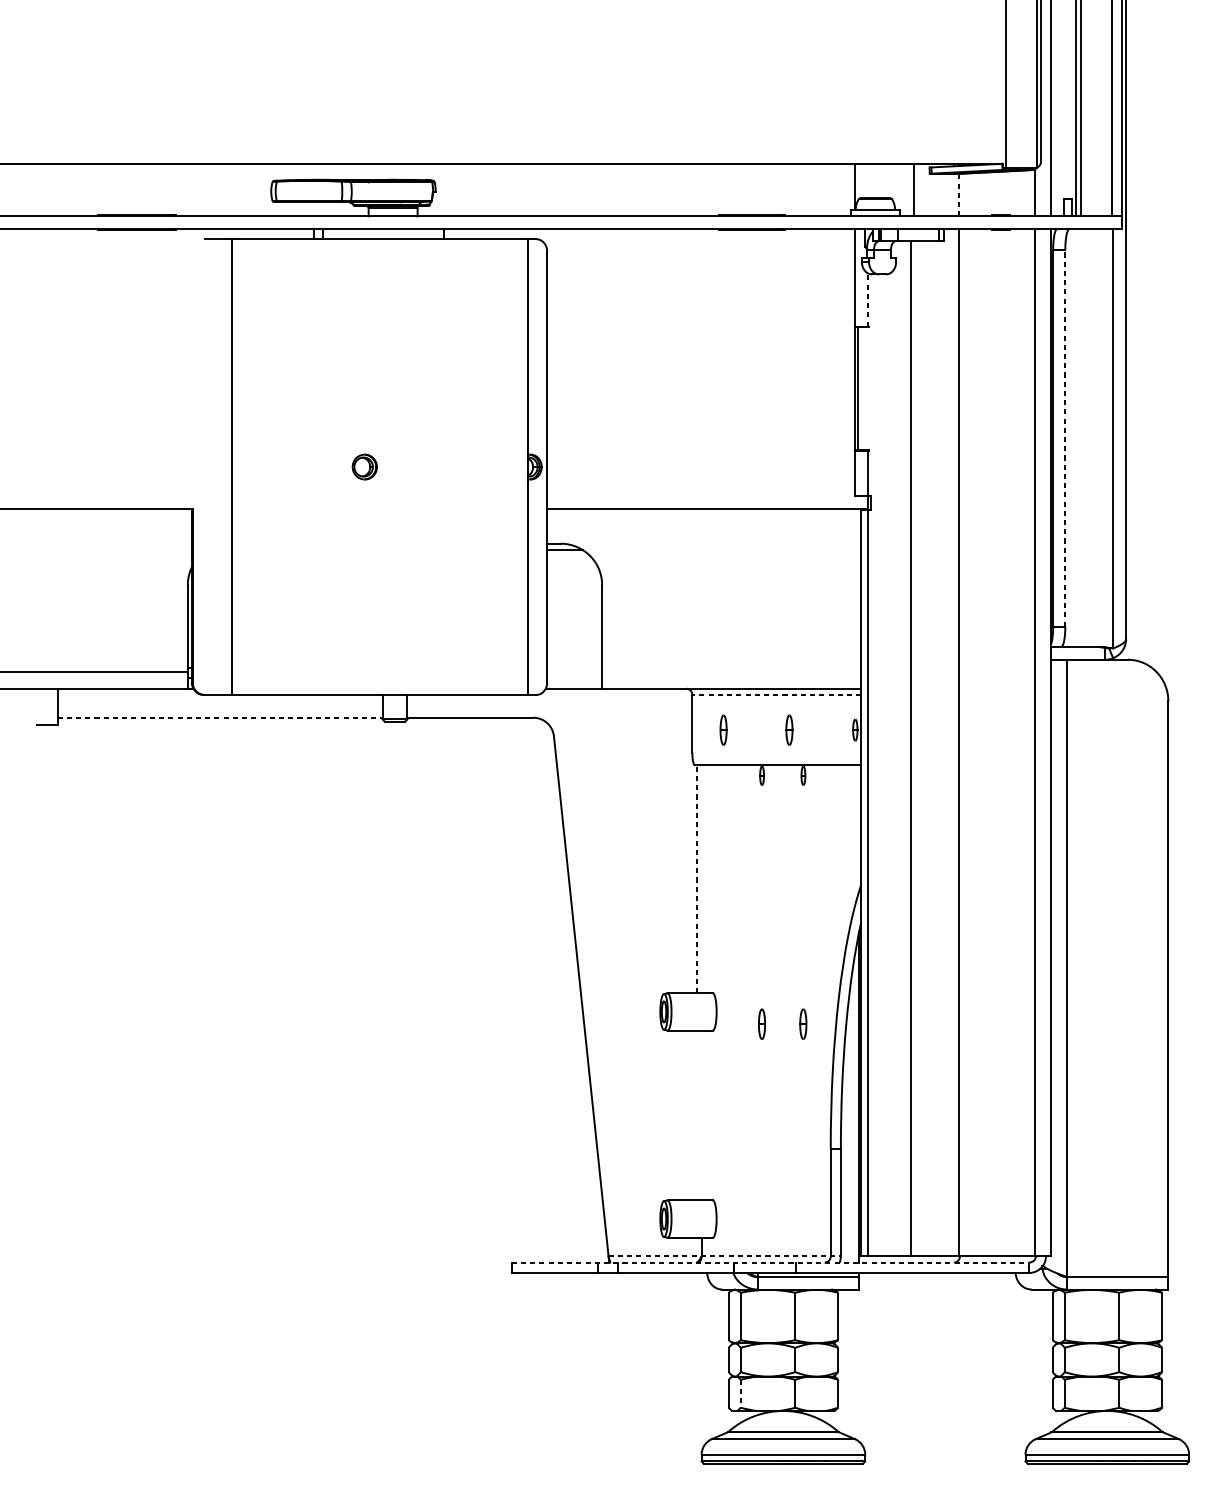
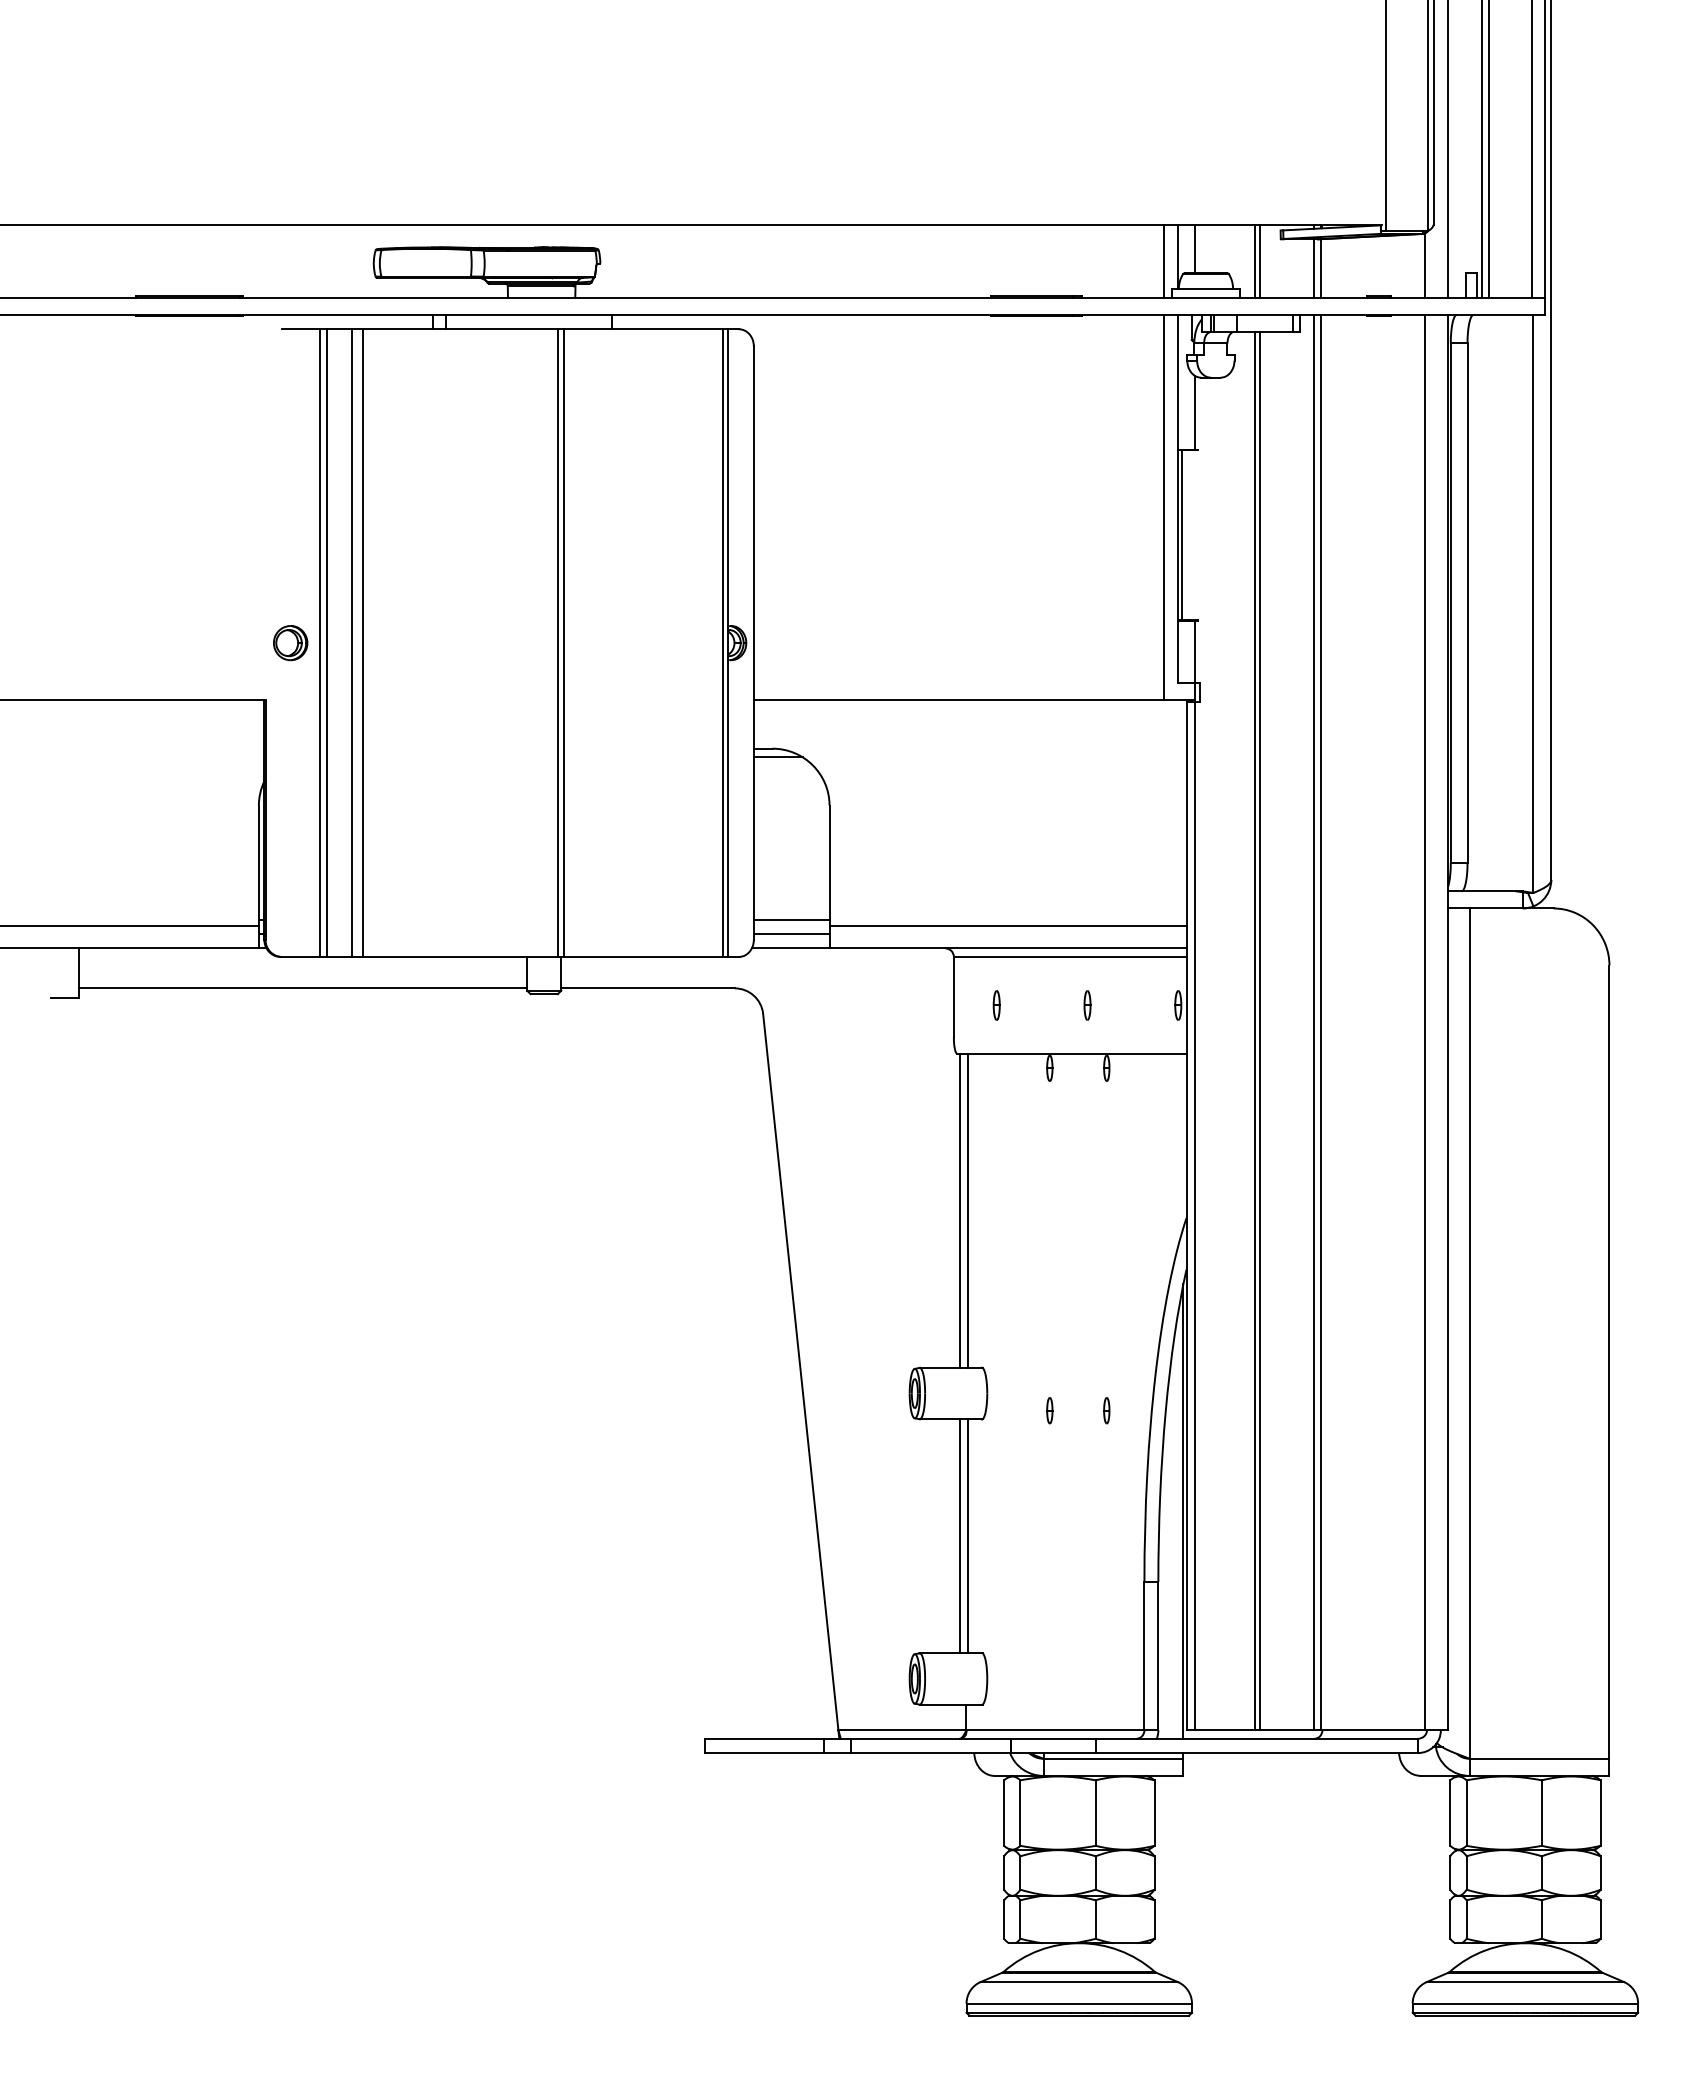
line: (867, 180) -> (1195, 248), added
line: (845, 190) -> (1164, 261), added
line: (910, 190) -> (1254, 261), added
line: (953, 195) -> (1313, 268), added
line: (958, 195) -> (1320, 268), dashed -> solid
line: (867, 299) -> (1195, 412), dashed -> solid
line: (845, 368) -> (1164, 507), added
line: (1065, 438) -> (1467, 603), dashed -> solid
line: (236, 466) -> (326, 642), added
line: (255, 466) -> (351, 642), added
line: (263, 466) -> (363, 642), added
line: (405, 466) -> (558, 642), added
line: (409, 466) -> (564, 642), added
line: (524, 466) -> (722, 642), added
part: (364, 467) -> (290, 643), moved
line: (574, 667) -> (791, 919), added
line: (731, 672) -> (1007, 925), added
line: (574, 678) -> (791, 934), added
line: (776, 694) -> (1069, 956), dashed -> solid
line: (220, 717) -> (303, 988), dashed -> solid
part: (723, 730) -> (996, 1005), size x0.71
part: (789, 730) -> (1087, 1005), size x0.71
line: (953, 742) -> (1313, 1022), added
line: (914, 749) -> (1259, 1031), added
line: (696, 879) -> (959, 1210), dashed -> solid
line: (702, 879) -> (967, 1210), added
part: (761, 1024) -> (1049, 1410), size x0.62
part: (803, 1024) -> (1106, 1410), size x0.62
line: (696, 1115) -> (959, 1536), added
line: (702, 1115) -> (967, 1536), added
line: (724, 1256) -> (998, 1730), dashed -> solid
line: (770, 1262) -> (1061, 1738), dashed -> solid
line: (740, 1394) -> (1020, 1920), dashed -> solid

